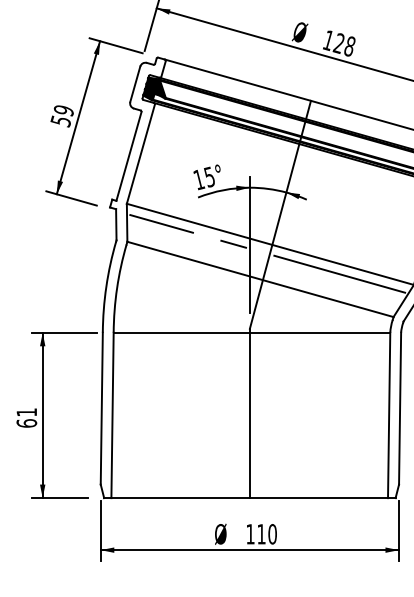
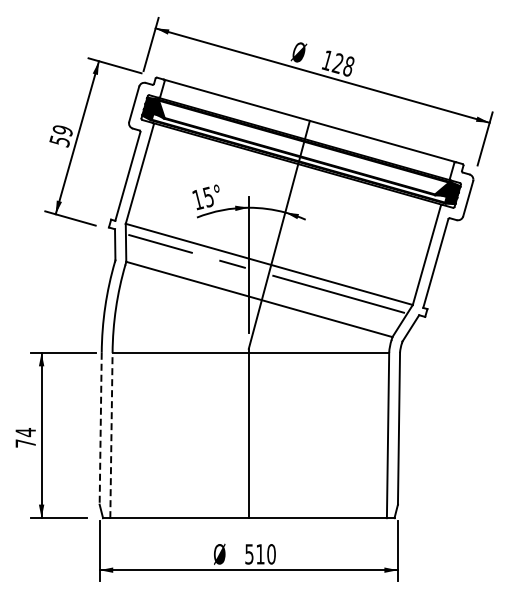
line: (101, 408) -> (100, 428), solid -> dashed
line: (112, 415) -> (111, 435), solid -> dashed
text: (26, 417) -> (25, 437), 61 -> 74
text: (250, 534) -> (249, 554), 110 -> 510

